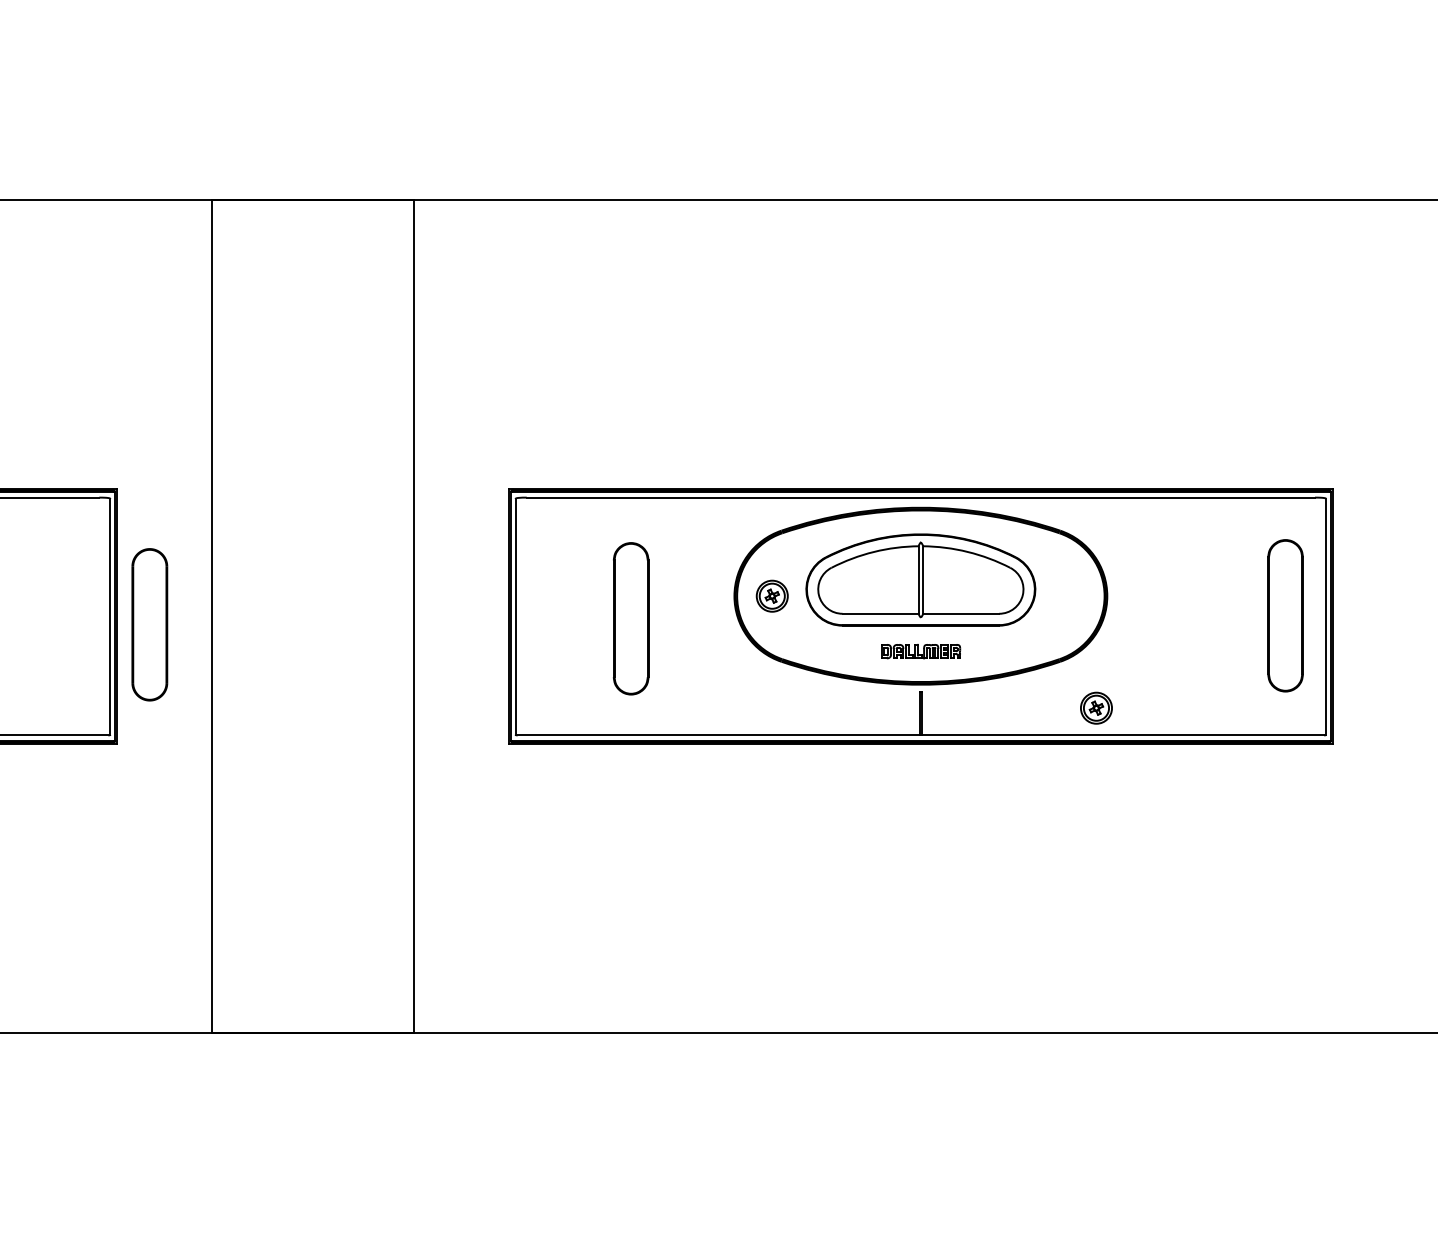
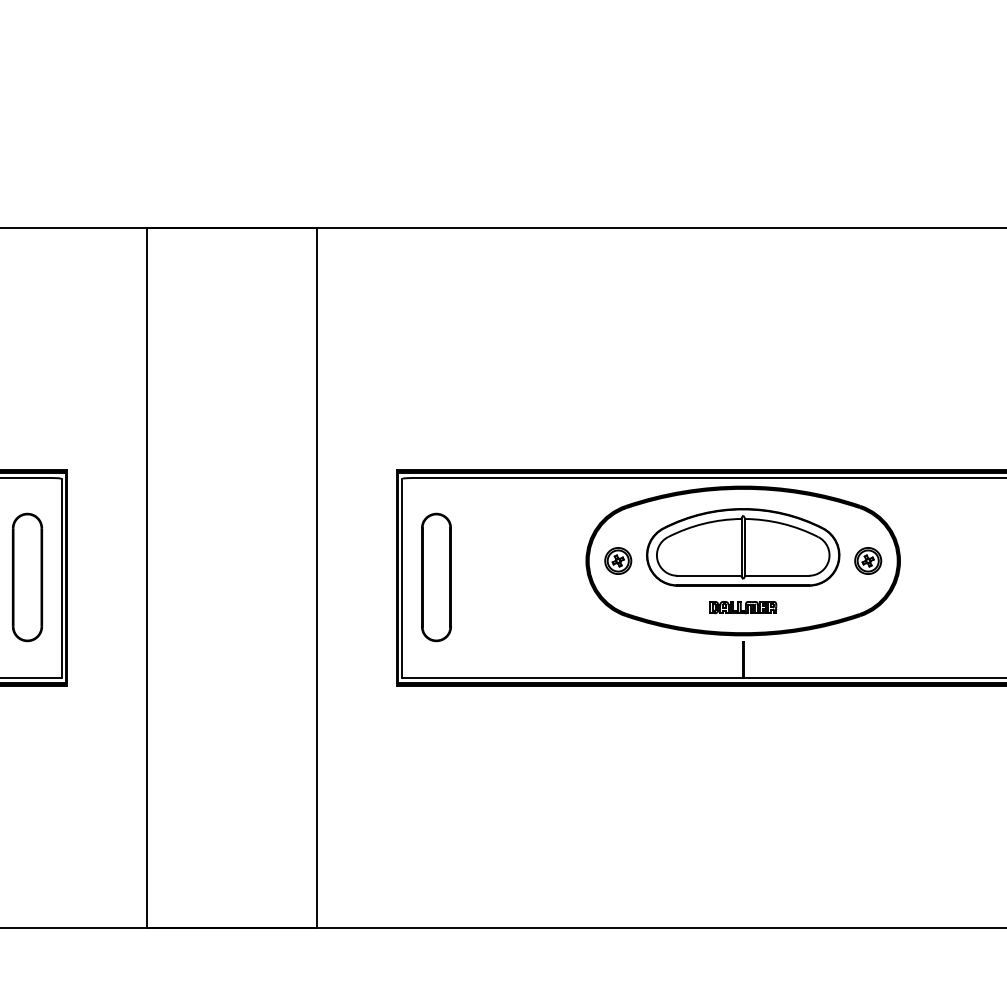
part: (631, 618) -> (436, 577), moved
part: (149, 624) -> (27, 577), moved
part: (1096, 707) -> (868, 560), moved

